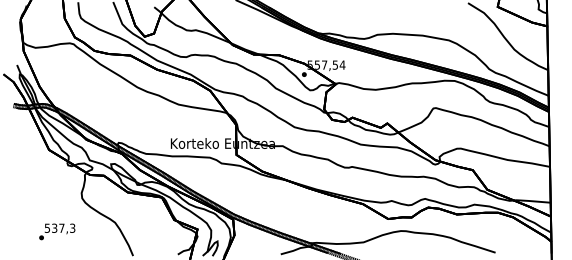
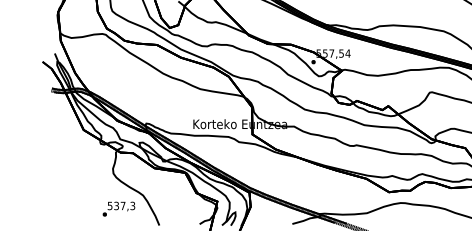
text: (57, 231) -> (119, 208), moved

